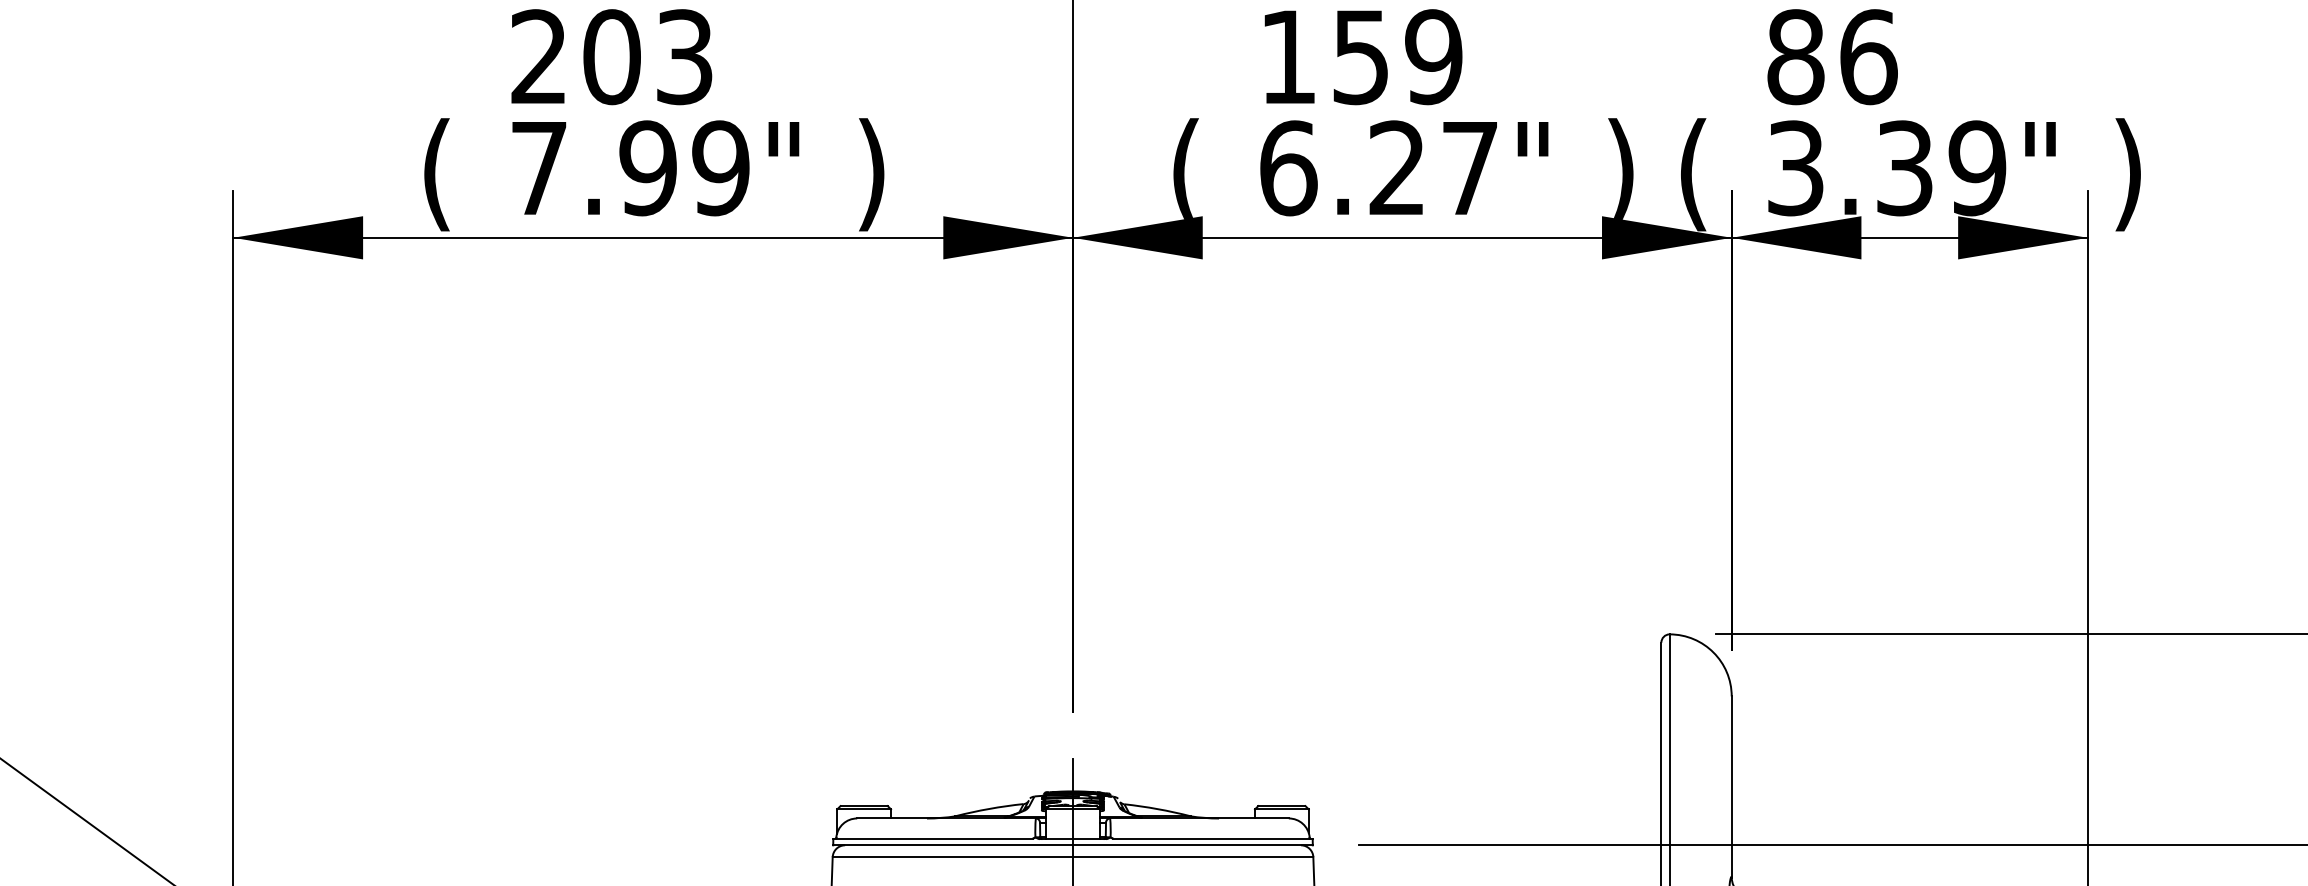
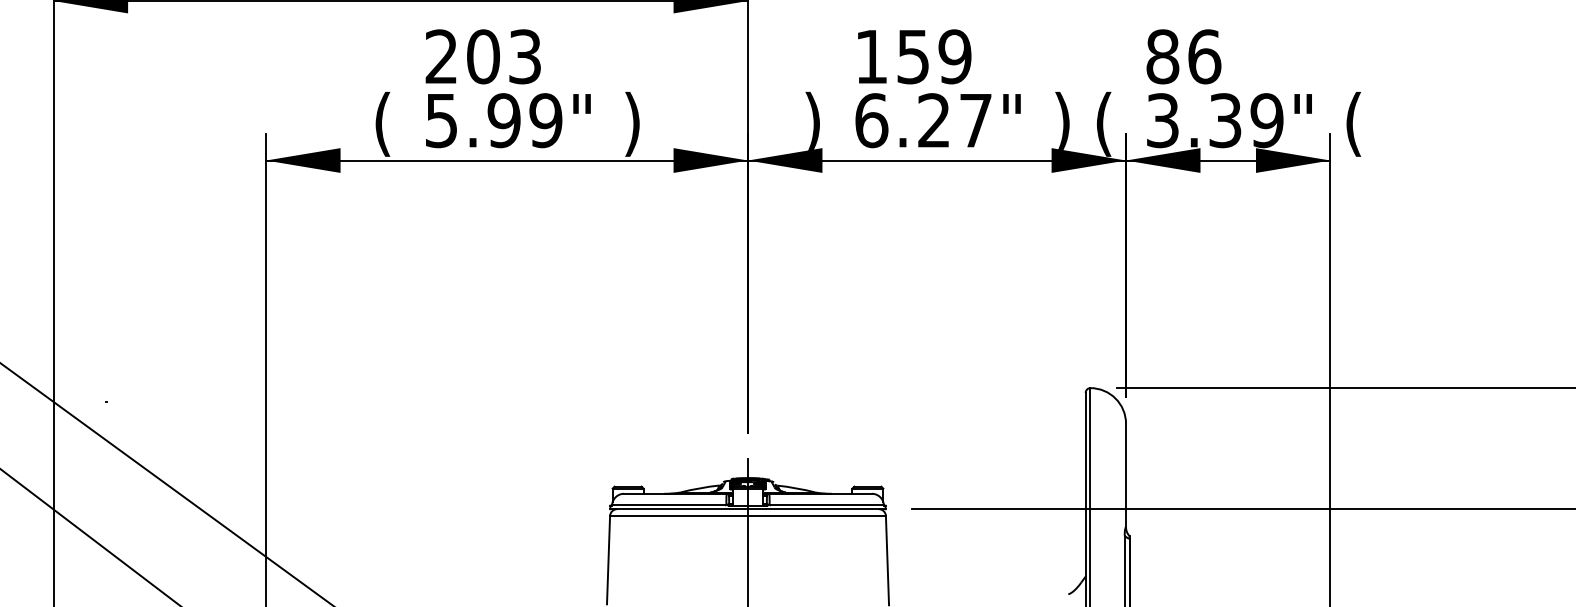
text: (1185, 168) -> (812, 120), ( -> )
text: (538, 169) -> (441, 121), 7.99" -> 5.99"
text: (2128, 173) -> (1353, 123), ) -> (

